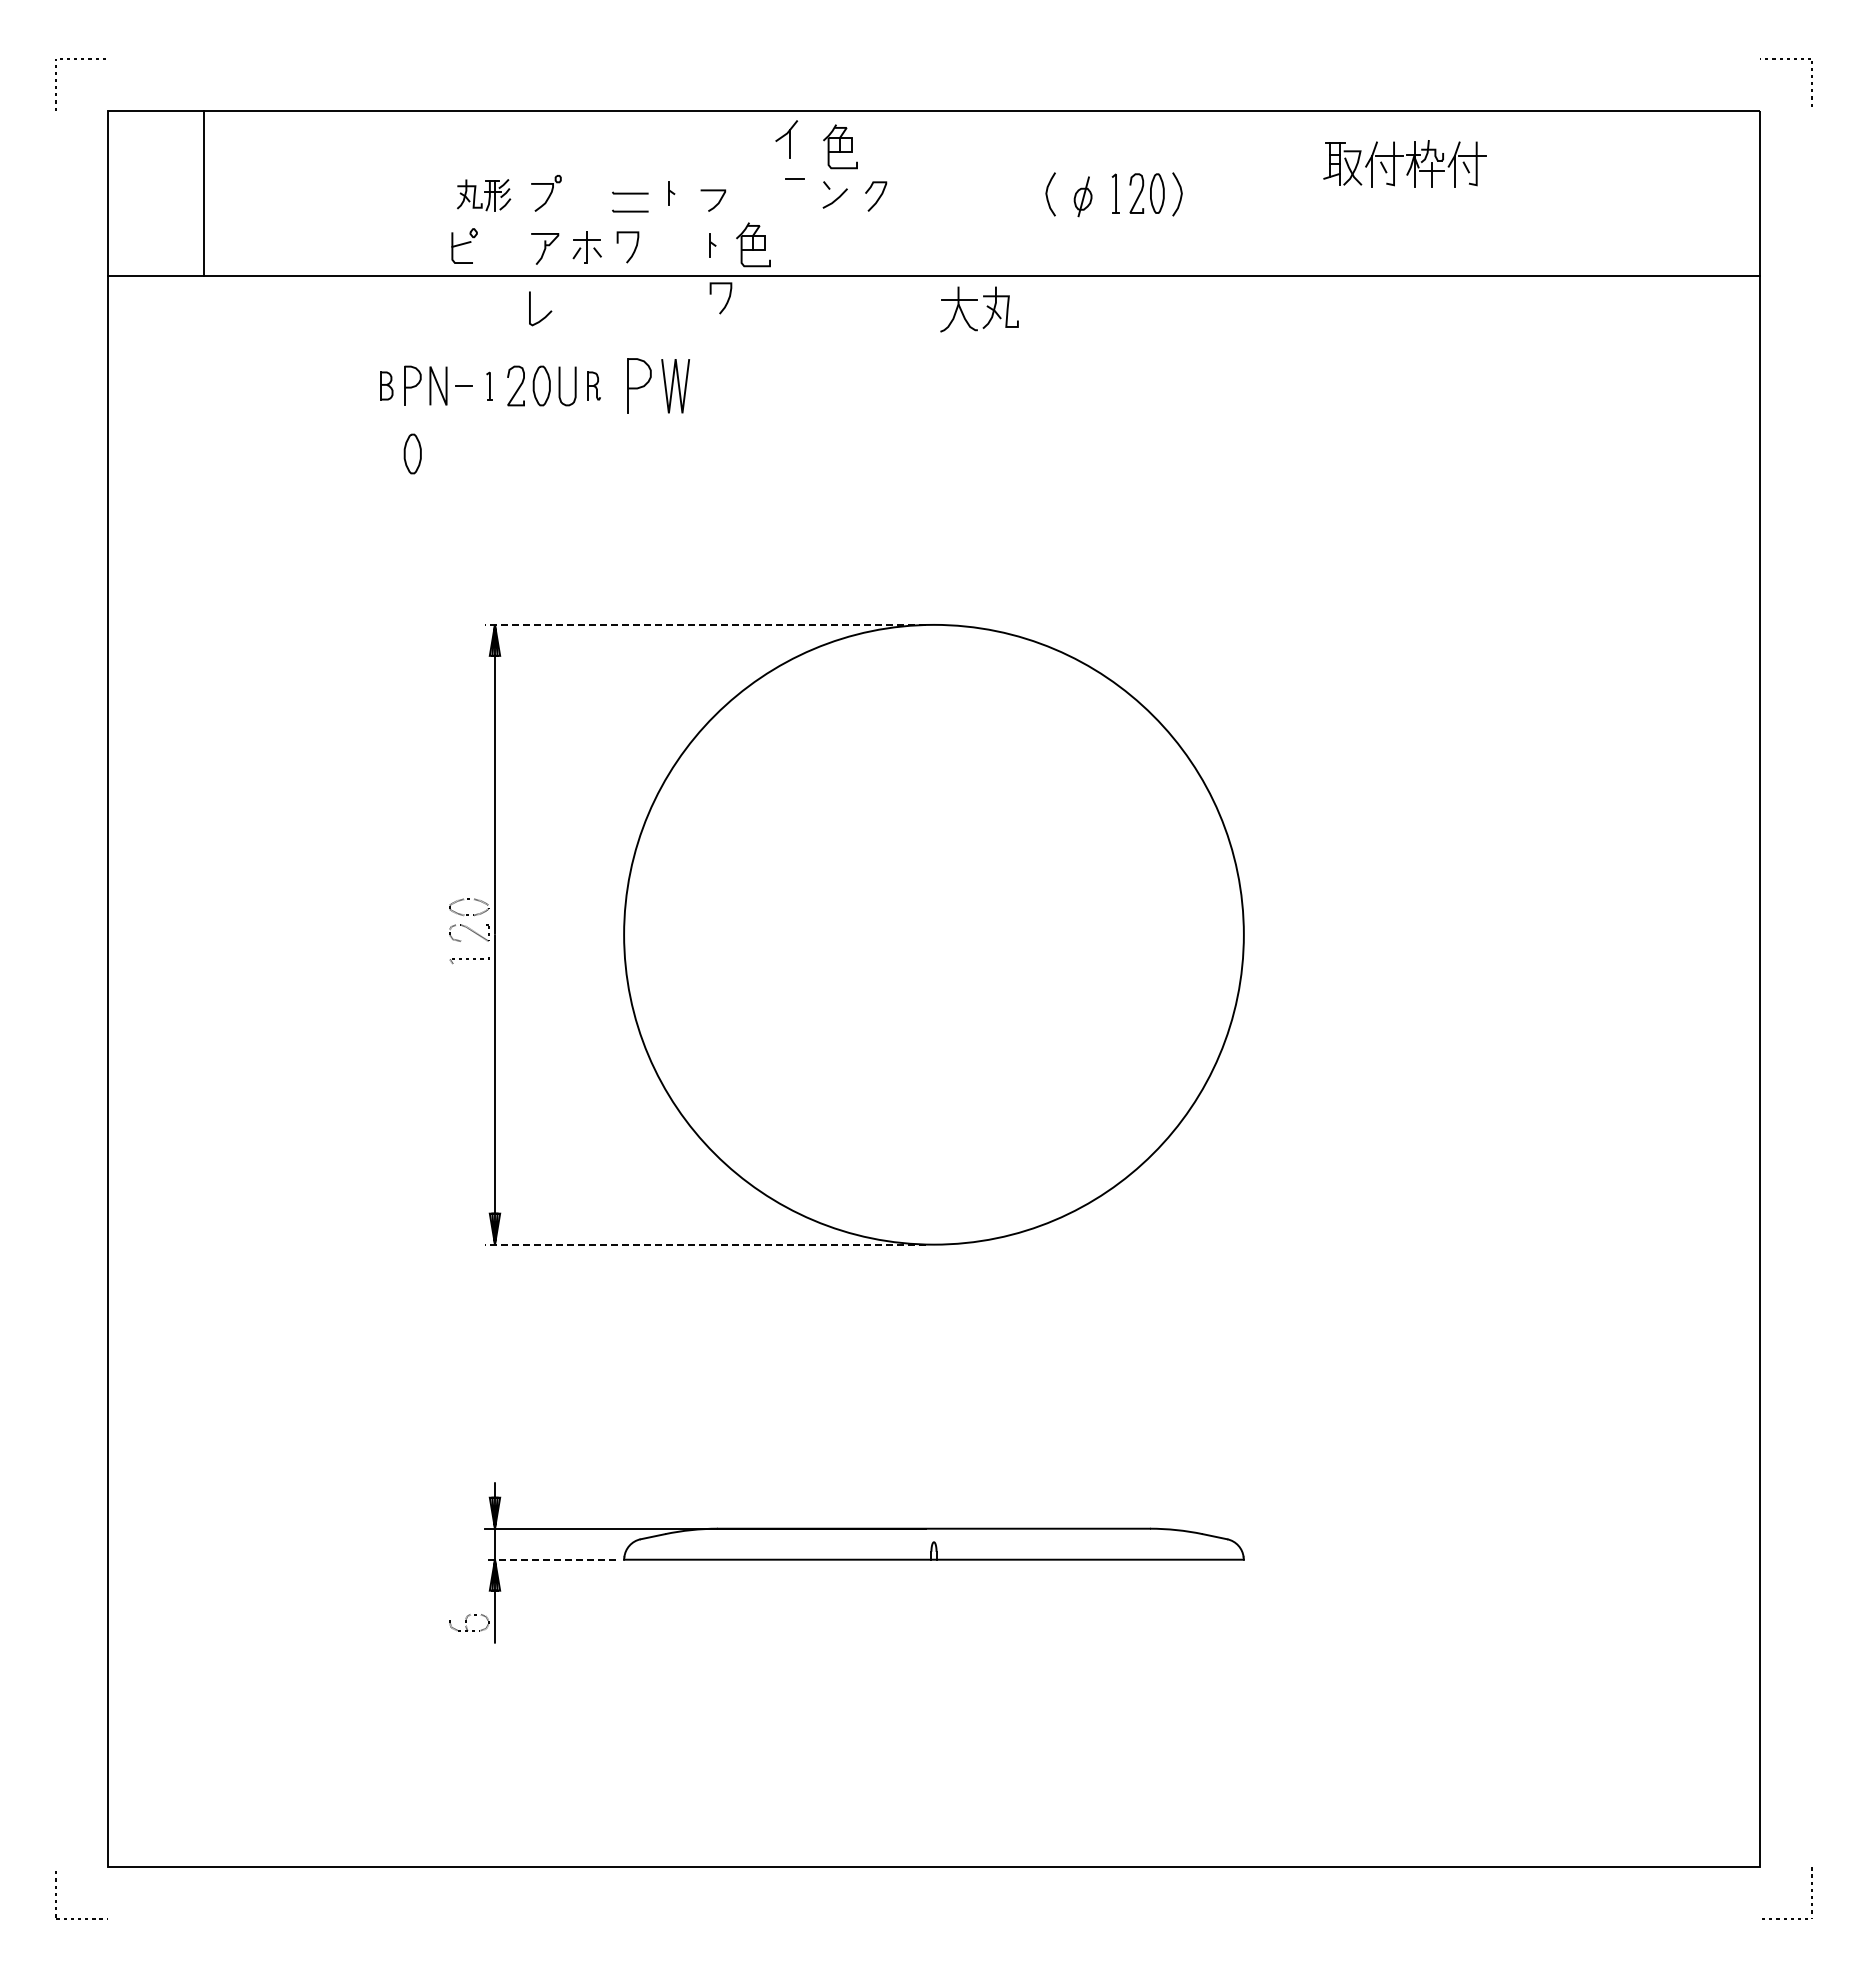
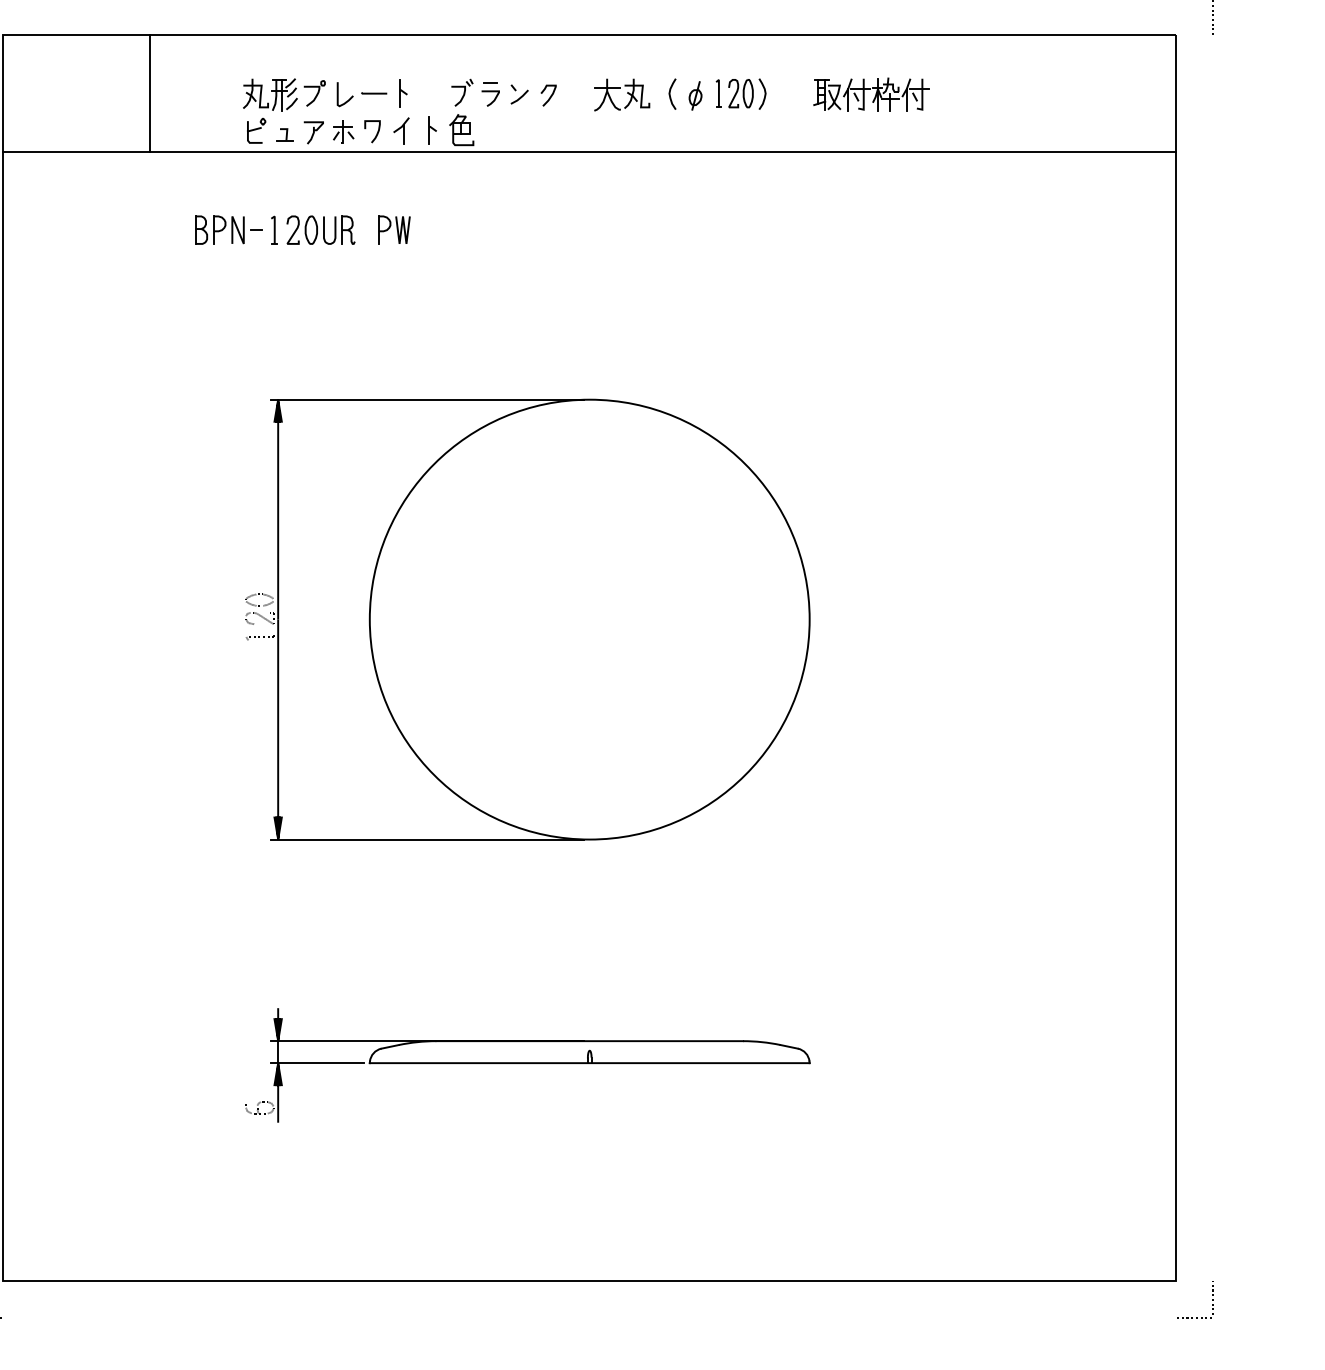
part: (786, 139) -> (401, 131), moved
part: (840, 146) -> (523, 60), removed
part: (1410, 164) -> (875, 94), moved
part: (754, 192) -> (462, 92), added
line: (204, 193) -> (150, 93), moved
part: (671, 193) -> (403, 93), size x1.67
part: (483, 195) -> (270, 94), size x1.43
curve: (717, 203) -> (493, 100), moved
line: (630, 210) -> (374, 105), removed
part: (712, 245) -> (432, 130), size x1.67
part: (504, 251) -> (284, 134), added
curve: (727, 299) -> (443, 168), removed
part: (986, 306) -> (627, 92), moved
curve: (546, 314) -> (349, 98), moved
part: (386, 385) -> (201, 229), size x1.43
part: (489, 385) -> (274, 229), size x1.43
part: (593, 385) -> (348, 229), size x1.43
part: (658, 385) -> (394, 229), size x0.71
part: (412, 453) -> (219, 278), removed
line: (705, 624) -> (427, 399), dashed -> solid
line: (705, 1244) -> (427, 839), dashed -> solid
line: (550, 1559) -> (317, 1063), dashed -> solid

